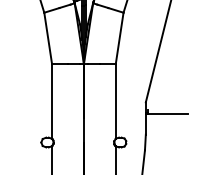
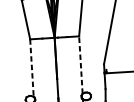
line: (115, 101) -> (80, 65), solid -> dashed
line: (52, 102) -> (32, 68), solid -> dashed

